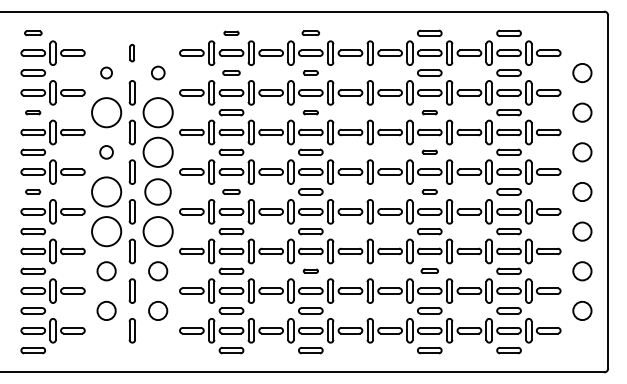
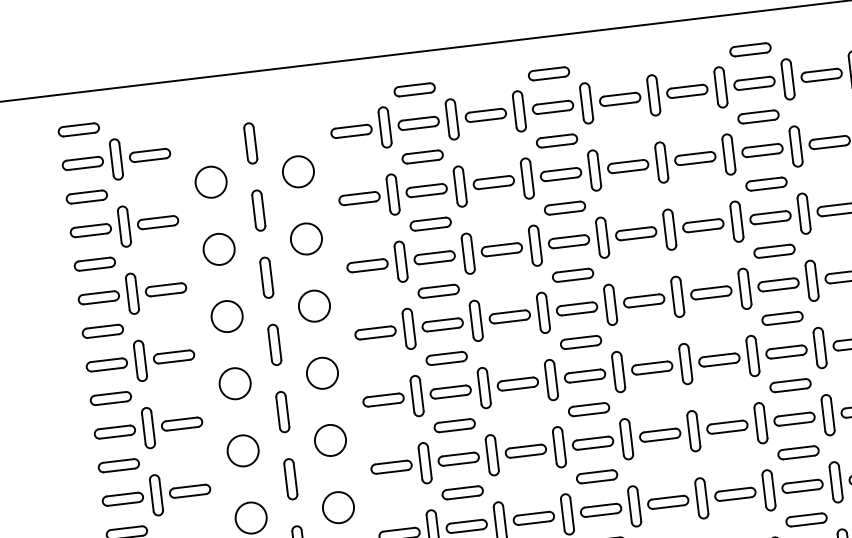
part: (33, 32) -> (79, 128), size x1.43
part: (231, 32) -> (414, 88), size x1.67
part: (310, 32) -> (548, 72), size x1.43
part: (131, 52) -> (249, 142), size x1.43
circle: (106, 72) -> (210, 181), size x1.67
circle: (158, 72) -> (298, 170), size x1.43
part: (231, 72) -> (422, 156), size x1.43
part: (310, 72) -> (556, 140), size x1.67
part: (32, 112) -> (93, 264), size x1.67
circle: (106, 112) -> (218, 249), size x0.62
circle: (158, 112) -> (306, 238), size x0.62
part: (310, 112) -> (564, 207), size x1.67
part: (429, 112) -> (766, 183), size x1.67
part: (429, 151) -> (773, 249), size x1.67
circle: (106, 152) -> (226, 316), size x1.43
circle: (158, 152) -> (315, 306), size x0.62
part: (32, 191) -> (109, 397), size x1.67
circle: (106, 191) -> (234, 382), size x0.62
circle: (158, 191) -> (322, 372), size x0.71
part: (231, 191) -> (446, 357), size x1.43
part: (429, 191) -> (781, 317), size x1.67
circle: (106, 231) -> (242, 450), size x0.62
circle: (158, 231) -> (331, 440), size x0.62
part: (310, 270) -> (596, 475), size x1.67
part: (429, 270) -> (797, 451), size x1.43

